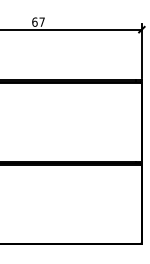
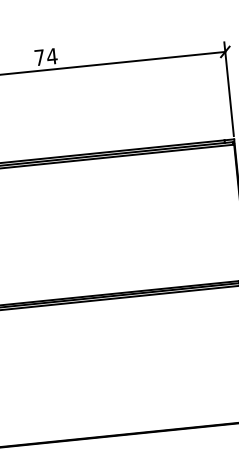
text: (38, 21) -> (45, 55), 67 -> 74

